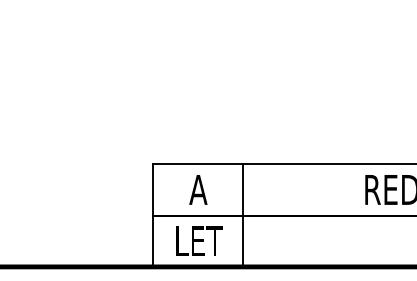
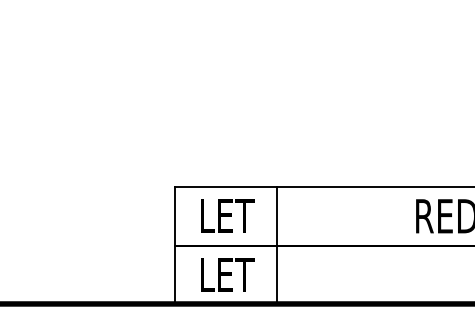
text: (199, 190) -> (227, 216), A -> LET

